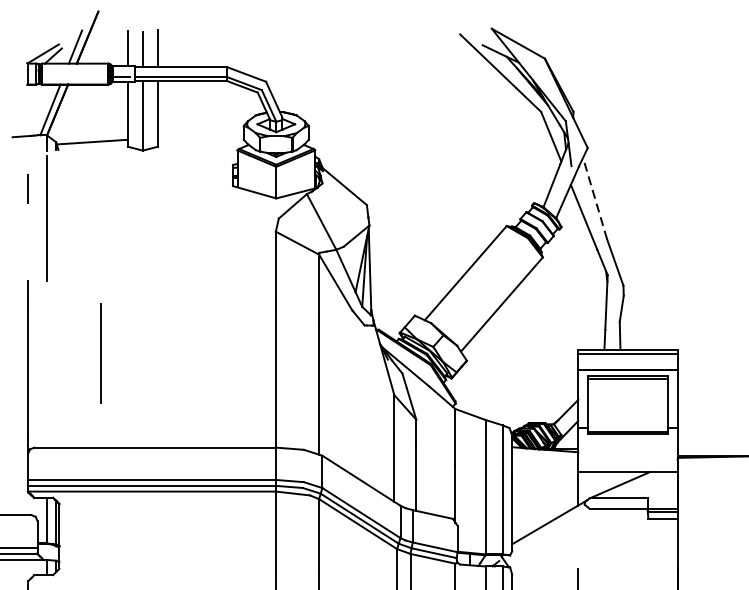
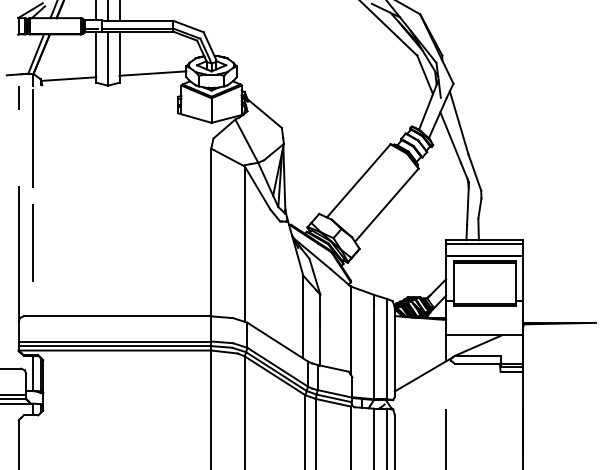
line: (200, 134) -> (152, 73), added
line: (27, 187) -> (18, 97), moved
line: (595, 197) -> (459, 122), dashed -> solid
line: (99, 352) -> (32, 242), moved

